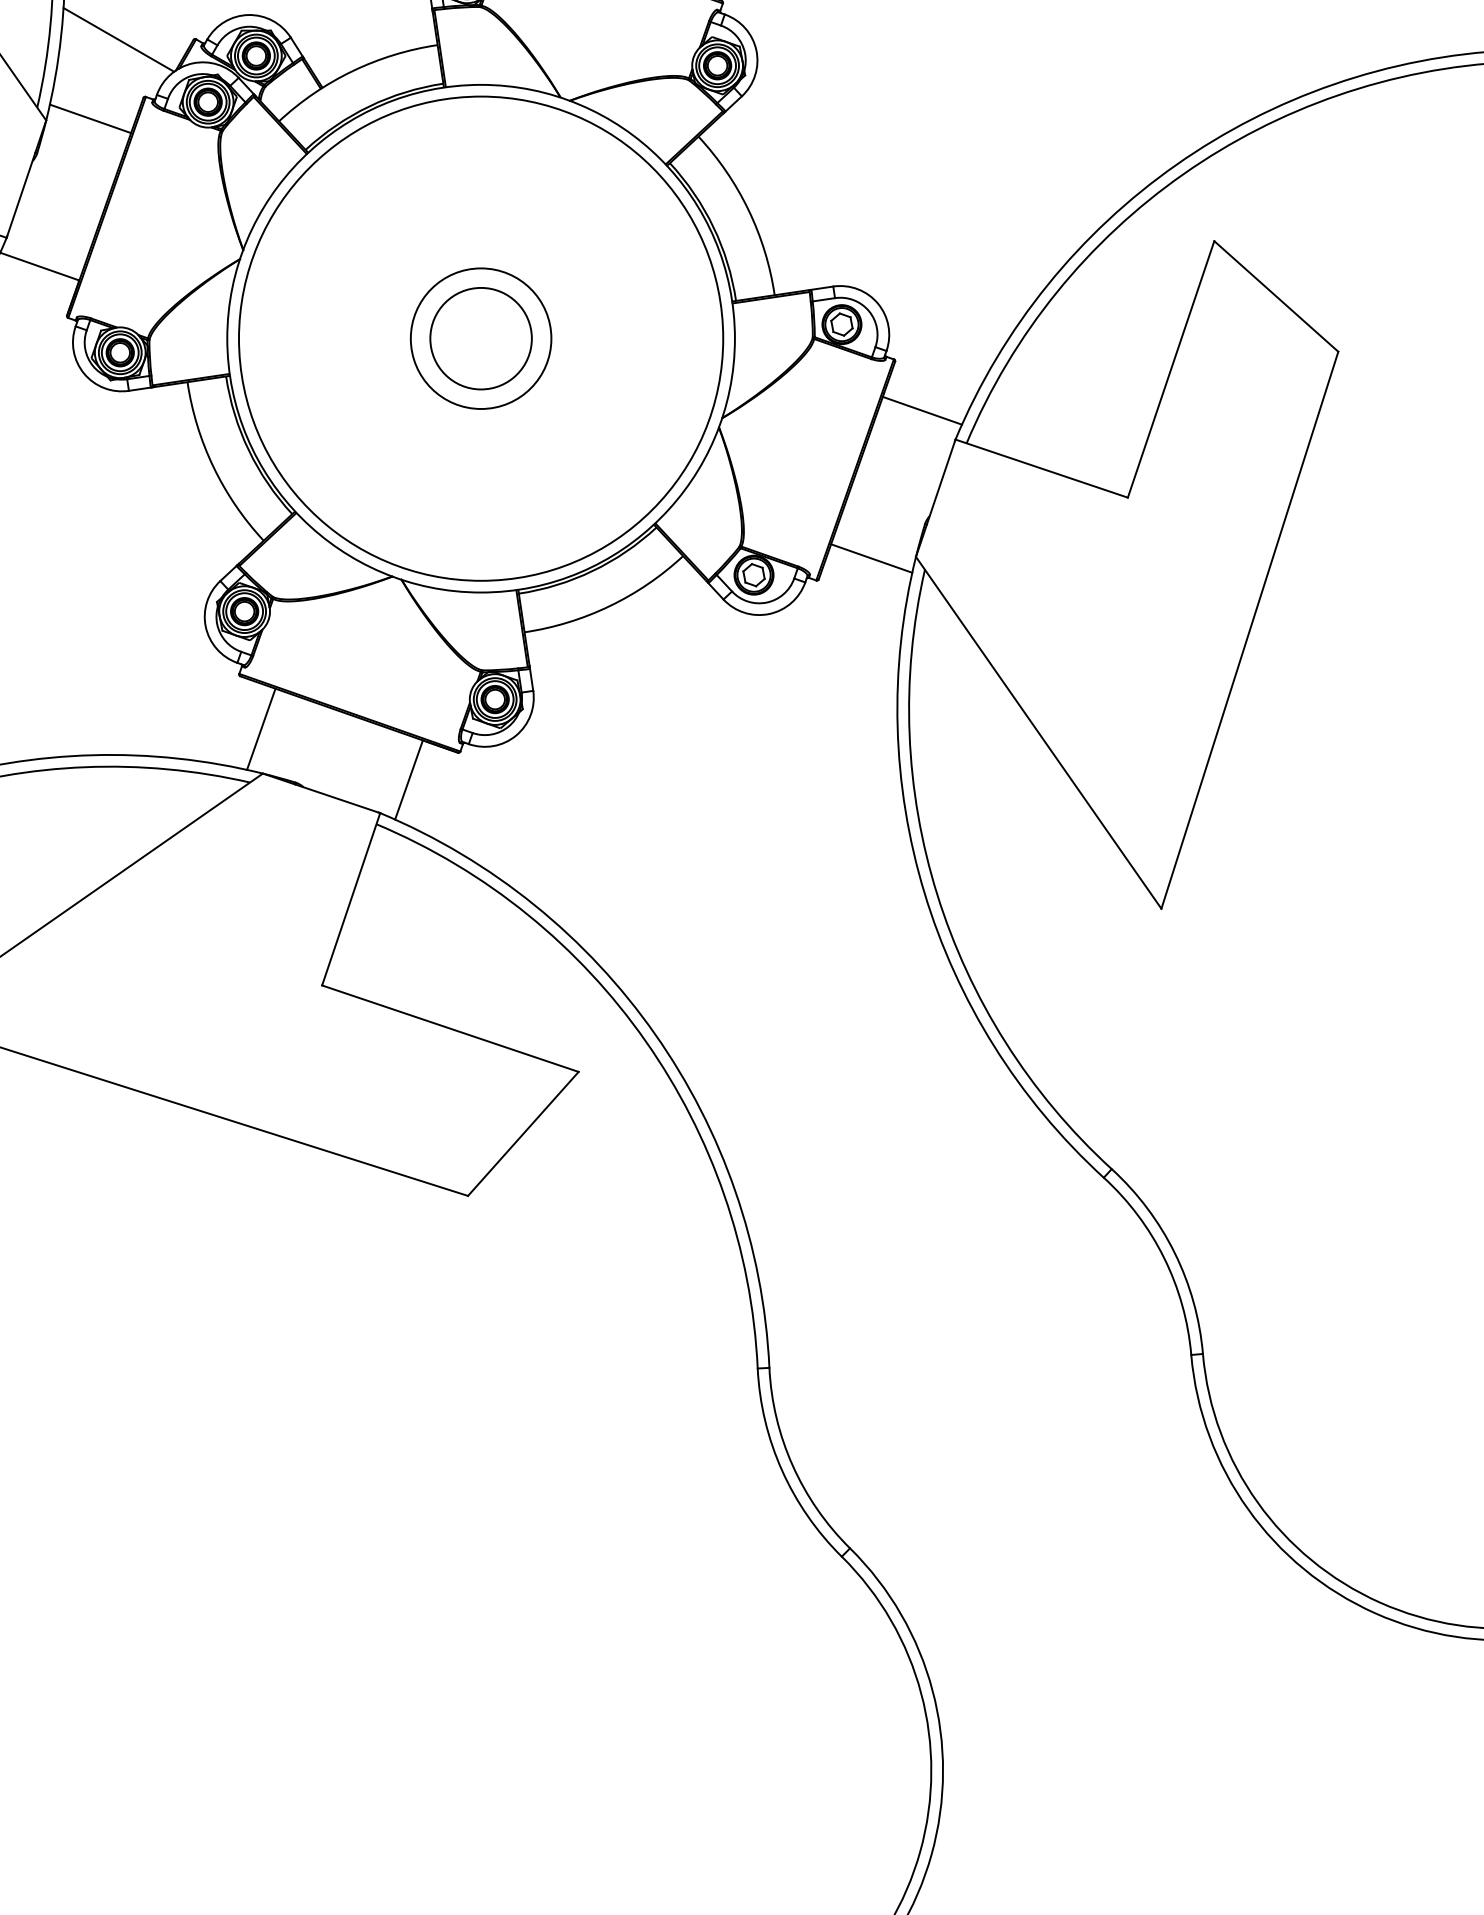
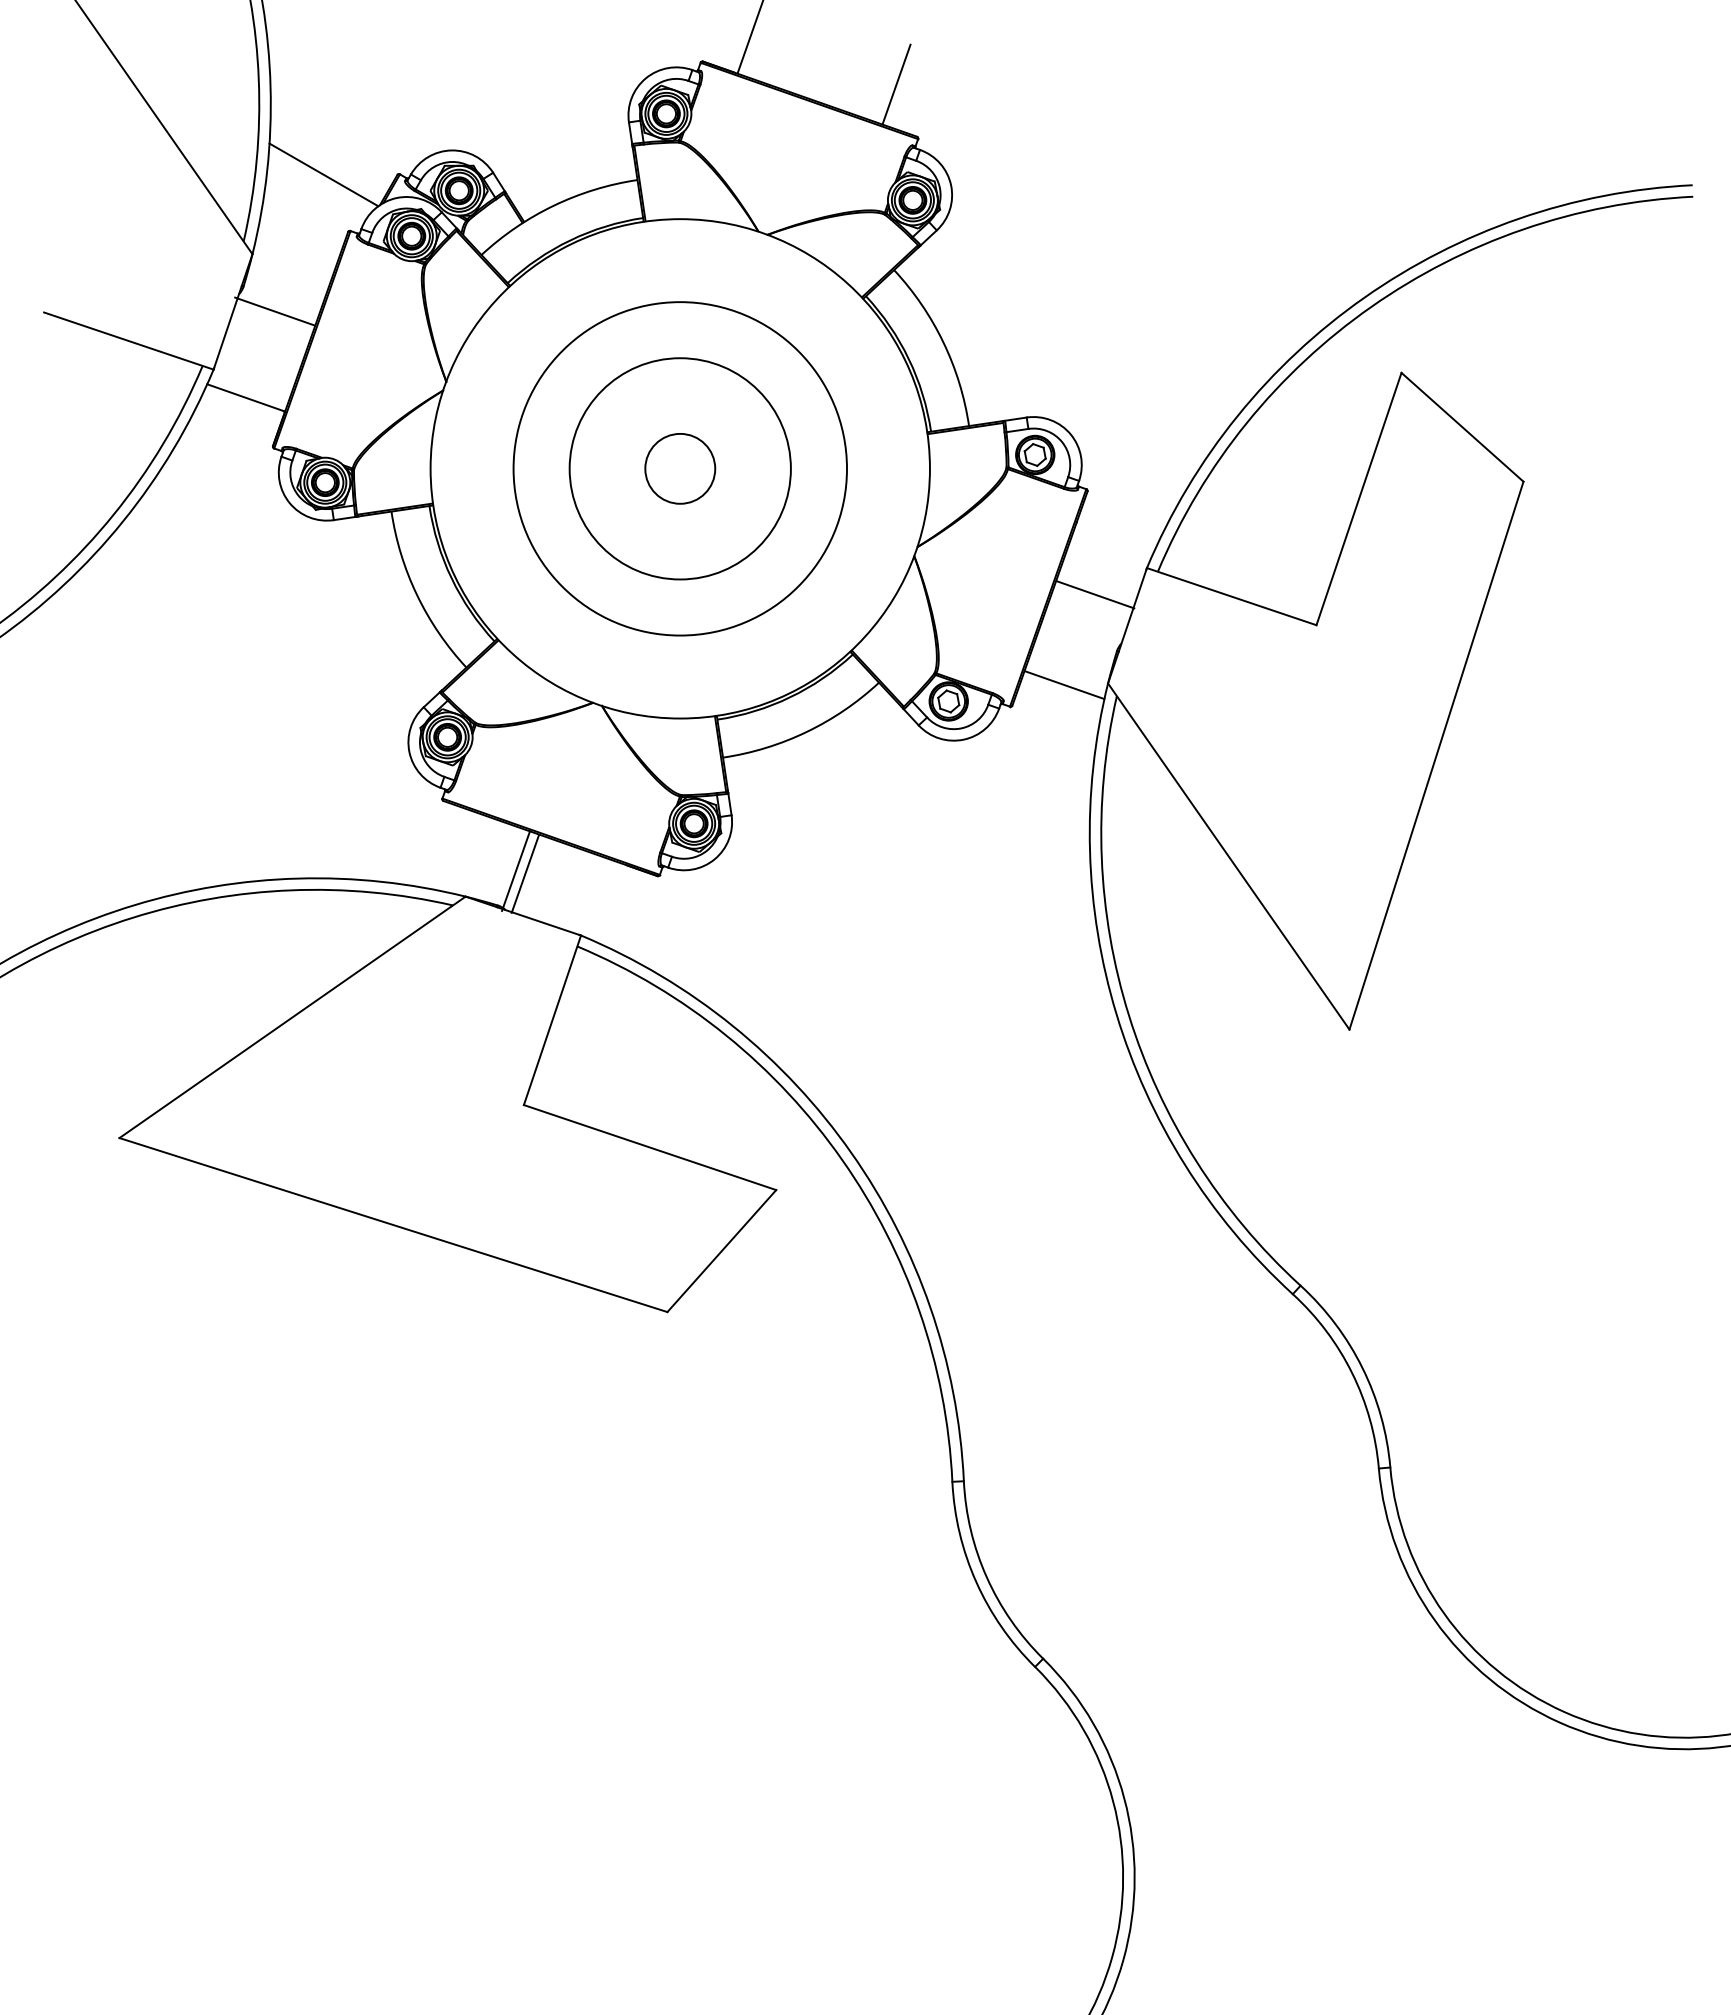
line: (90, 118) -> (275, 311), moved
circle: (481, 338) -> (680, 468), size x0.7
circle: (481, 338) -> (680, 468), size x0.7
circle: (481, 338) -> (680, 468), size x1.6
line: (922, 410) -> (1095, 594), moved
line: (261, 728) -> (516, 870), moved
line: (409, 779) -> (525, 873), moved

